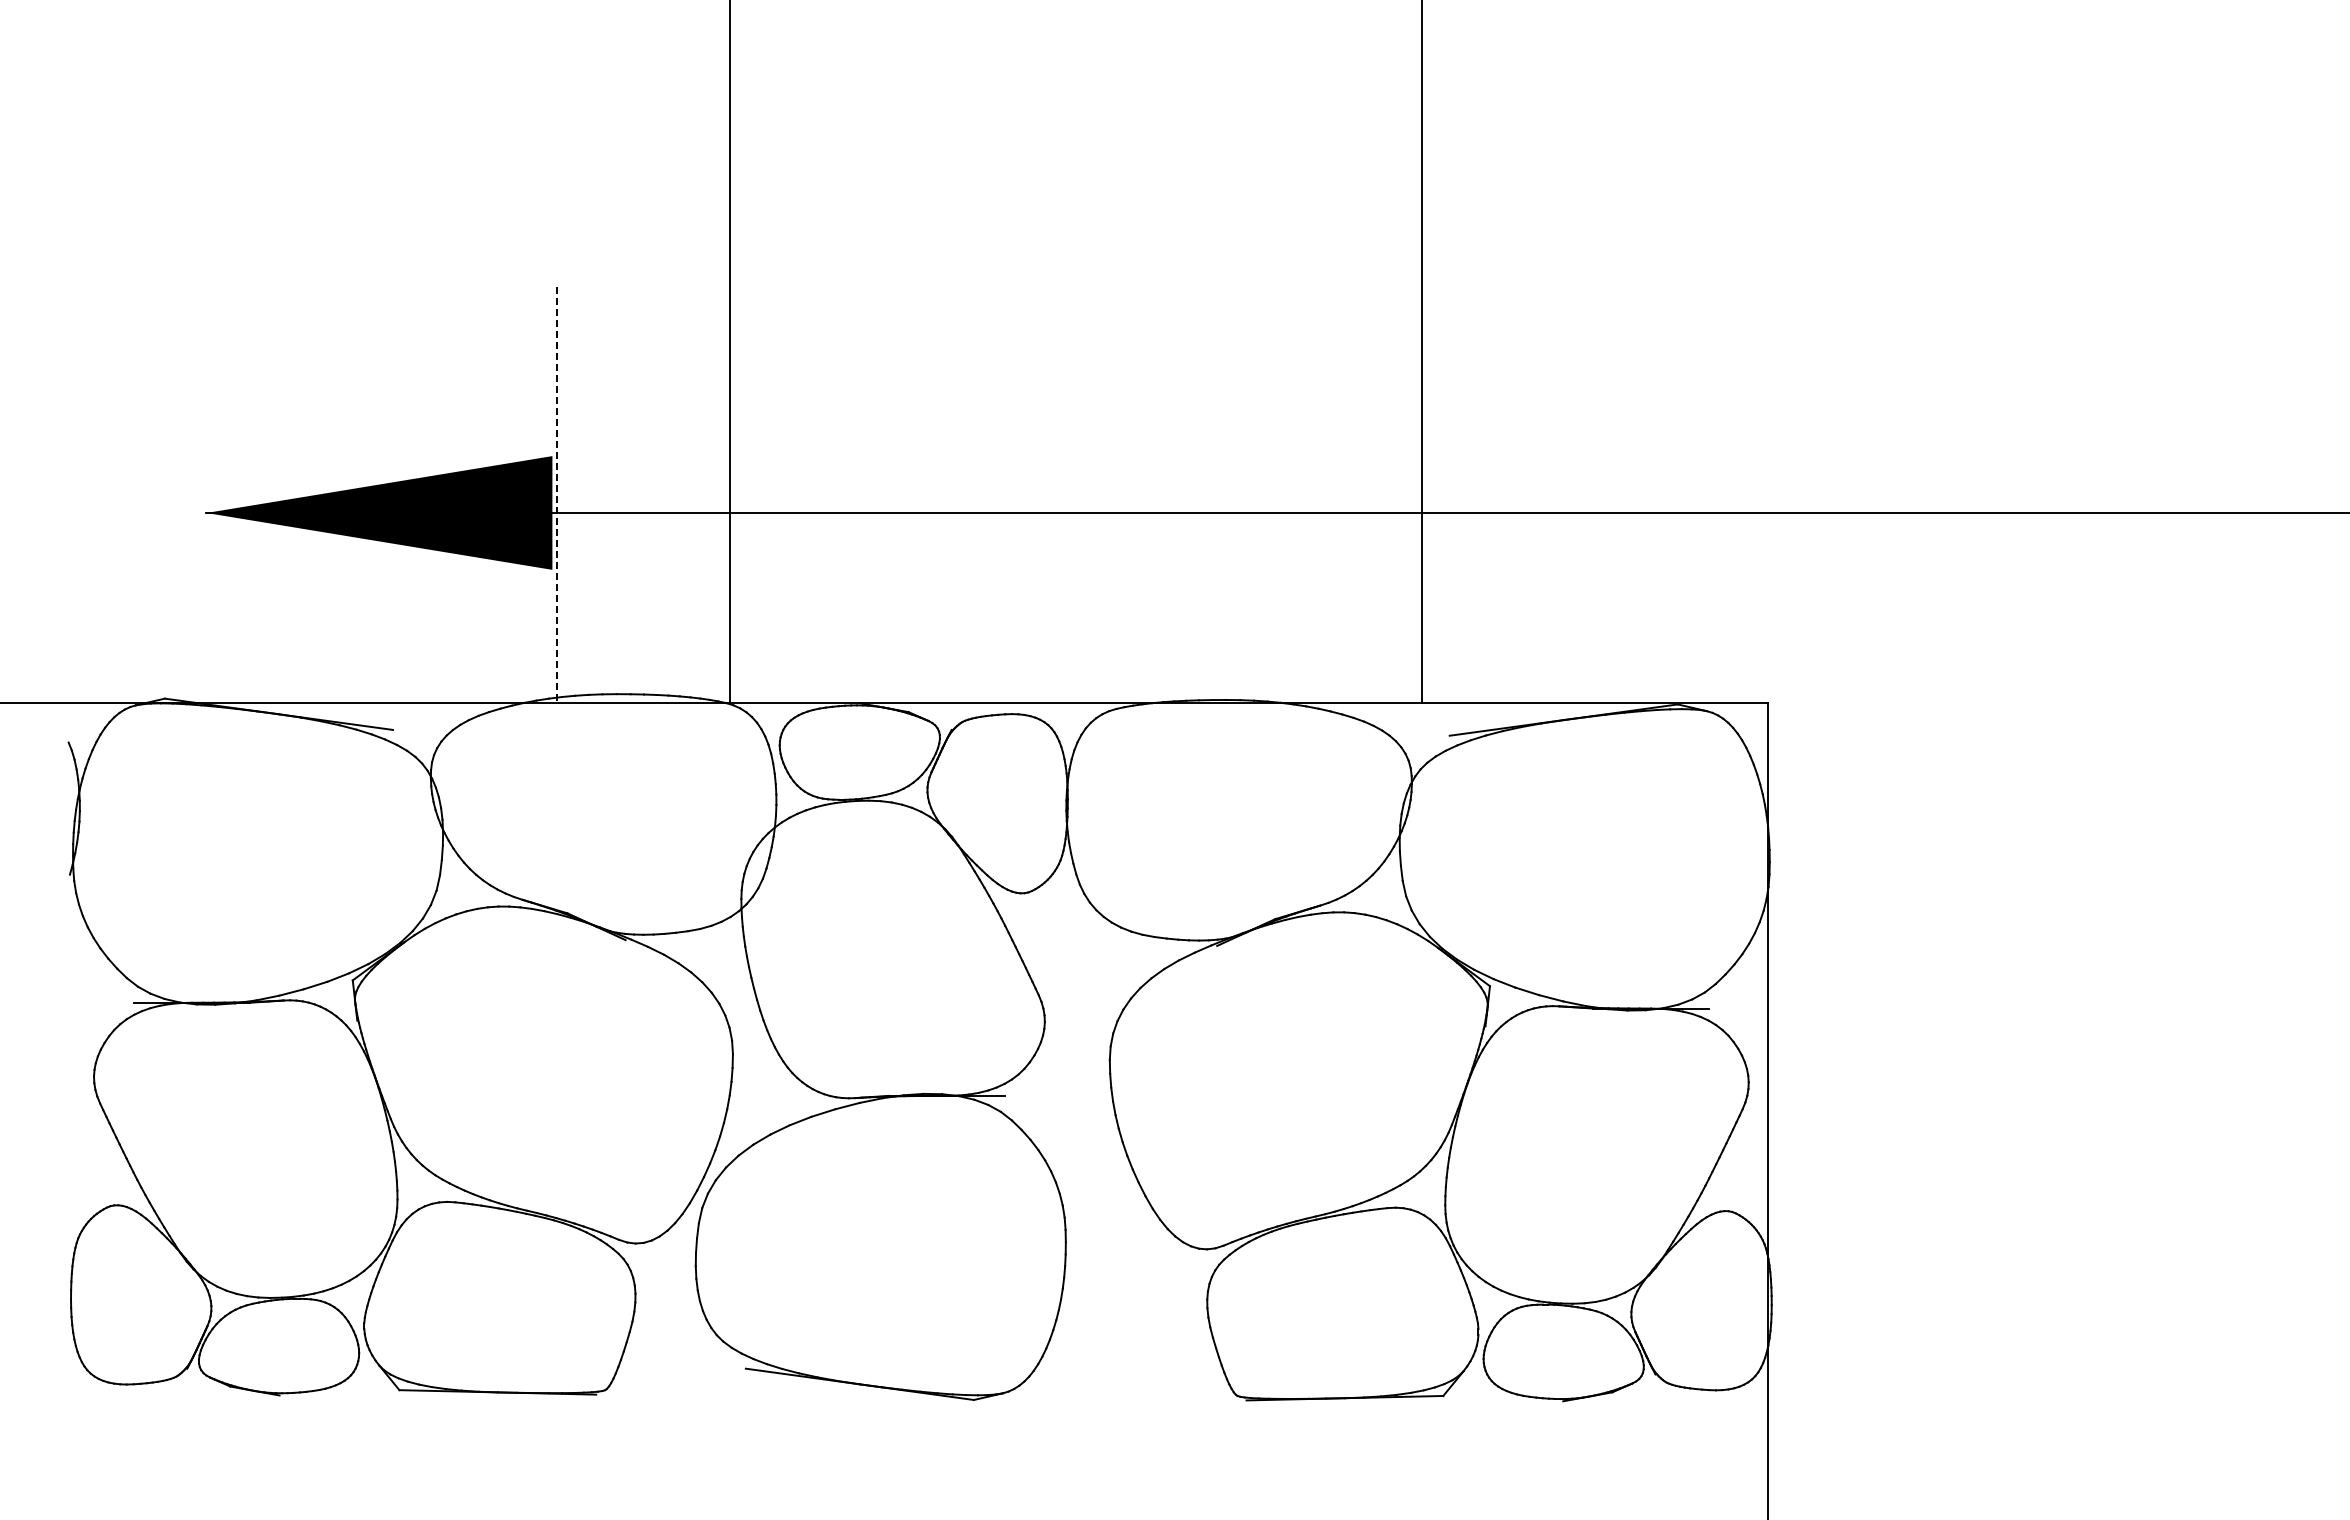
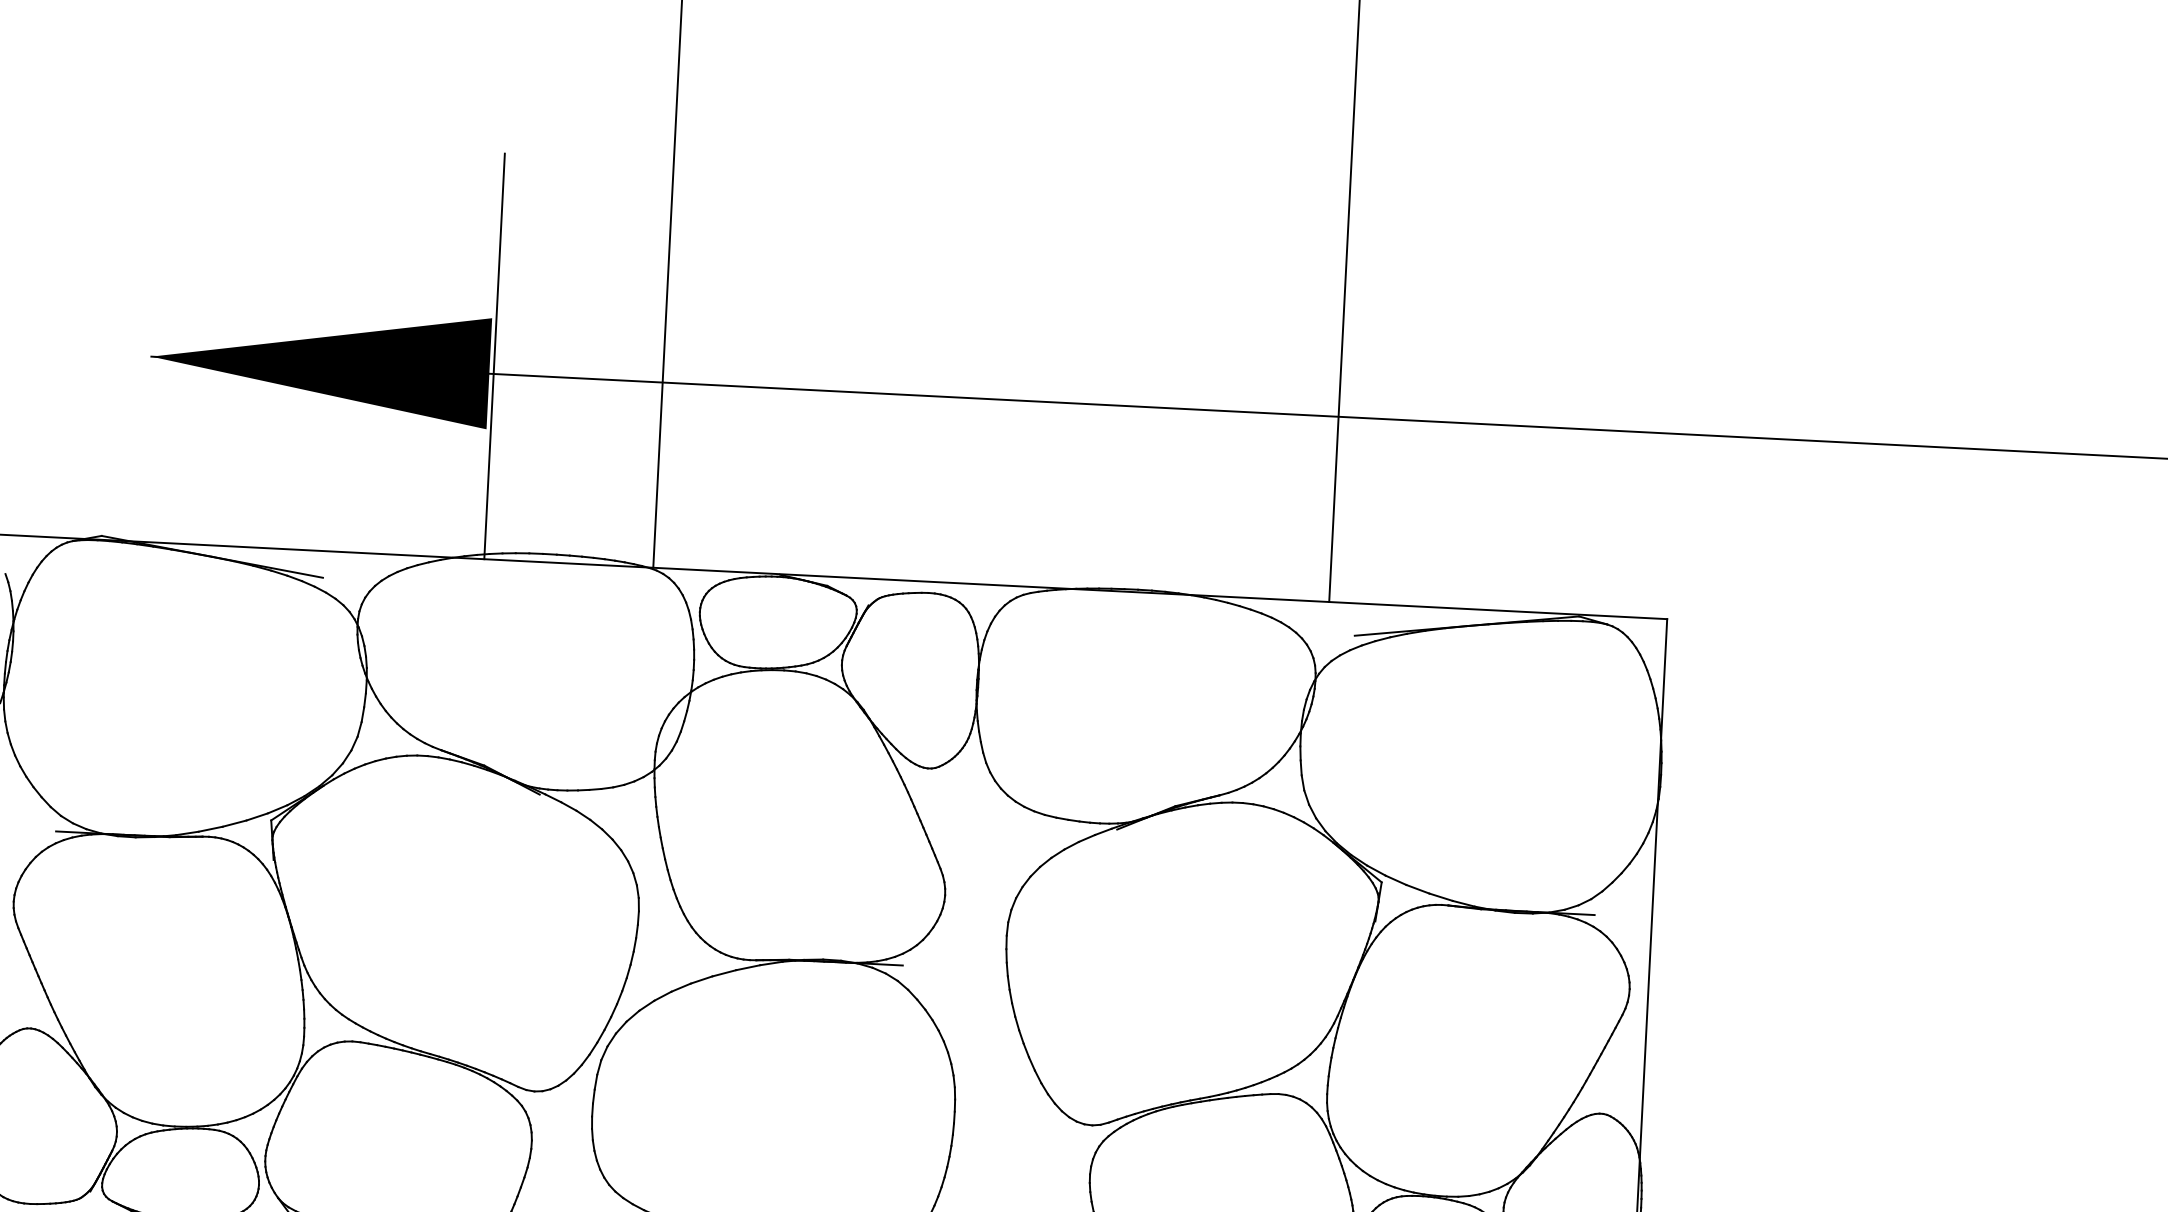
line: (556, 495) -> (494, 356), dashed -> solid

